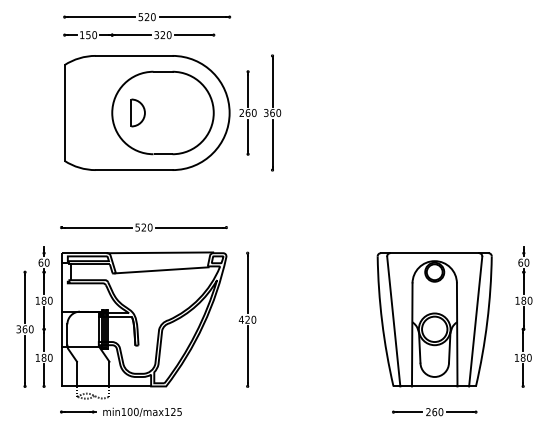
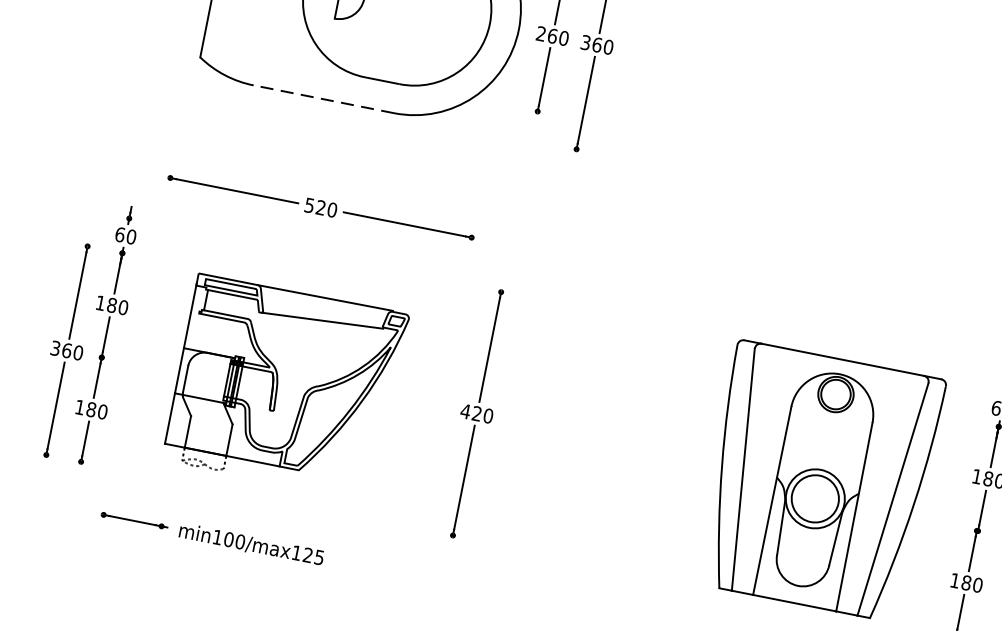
line: (133, 170) -> (322, 99), solid -> dashed
part: (144, 325) -> (286, 386), size x0.7

